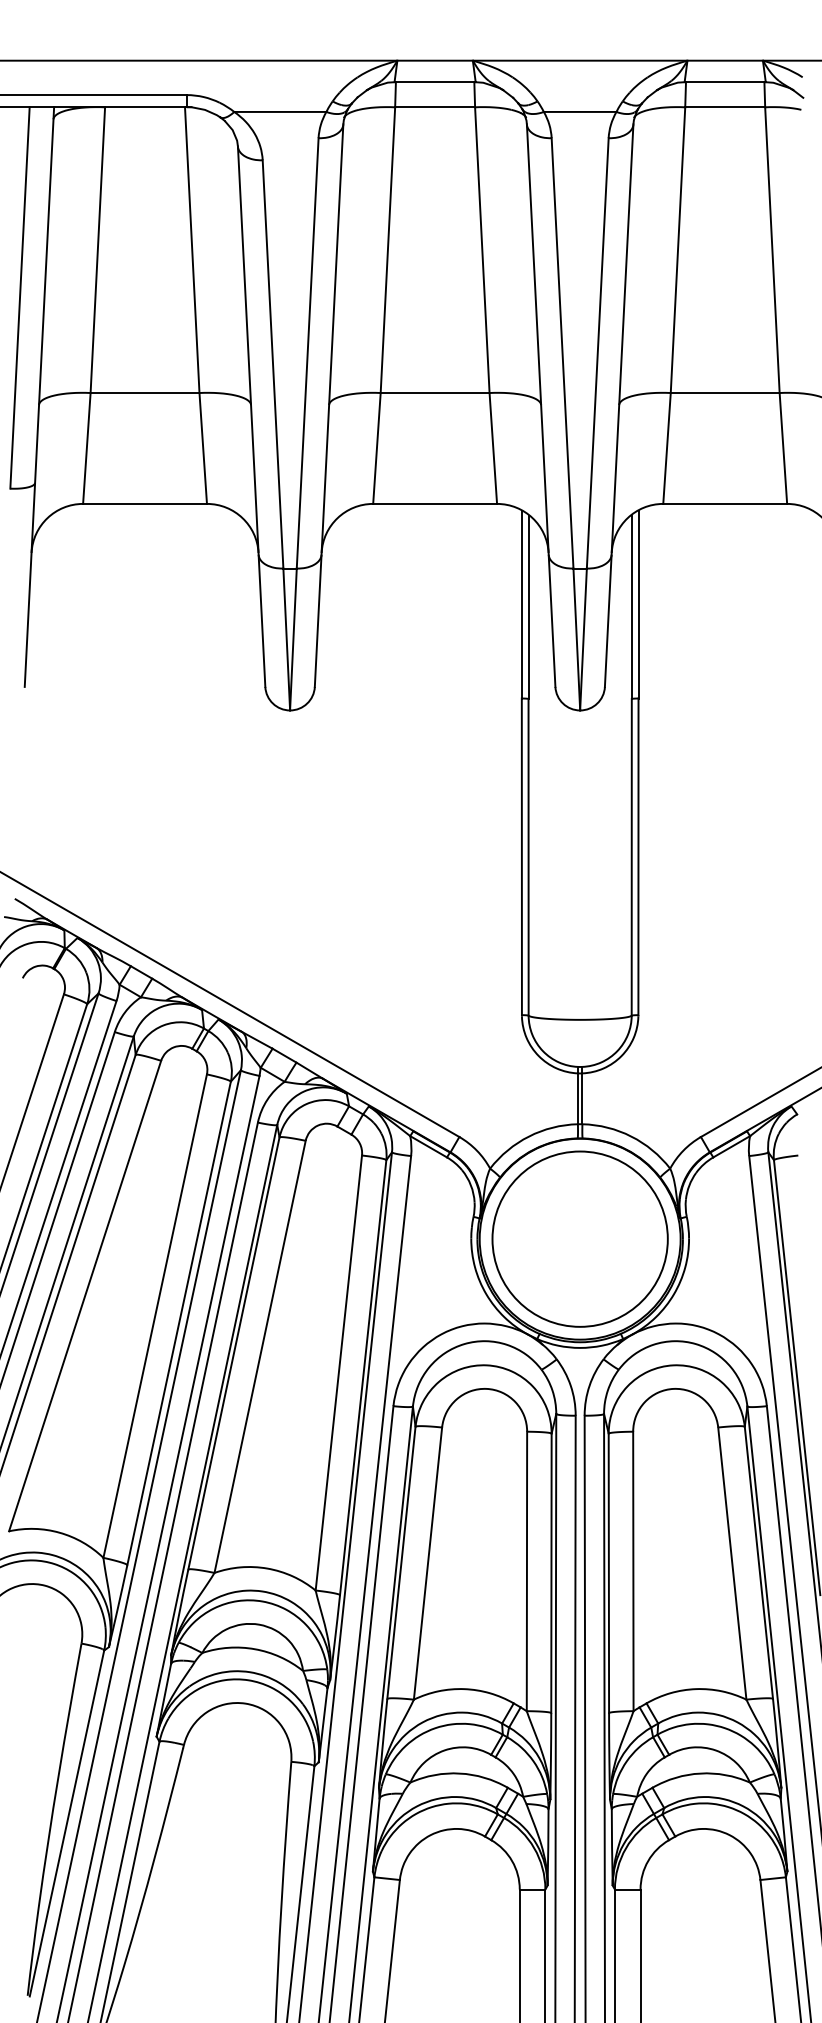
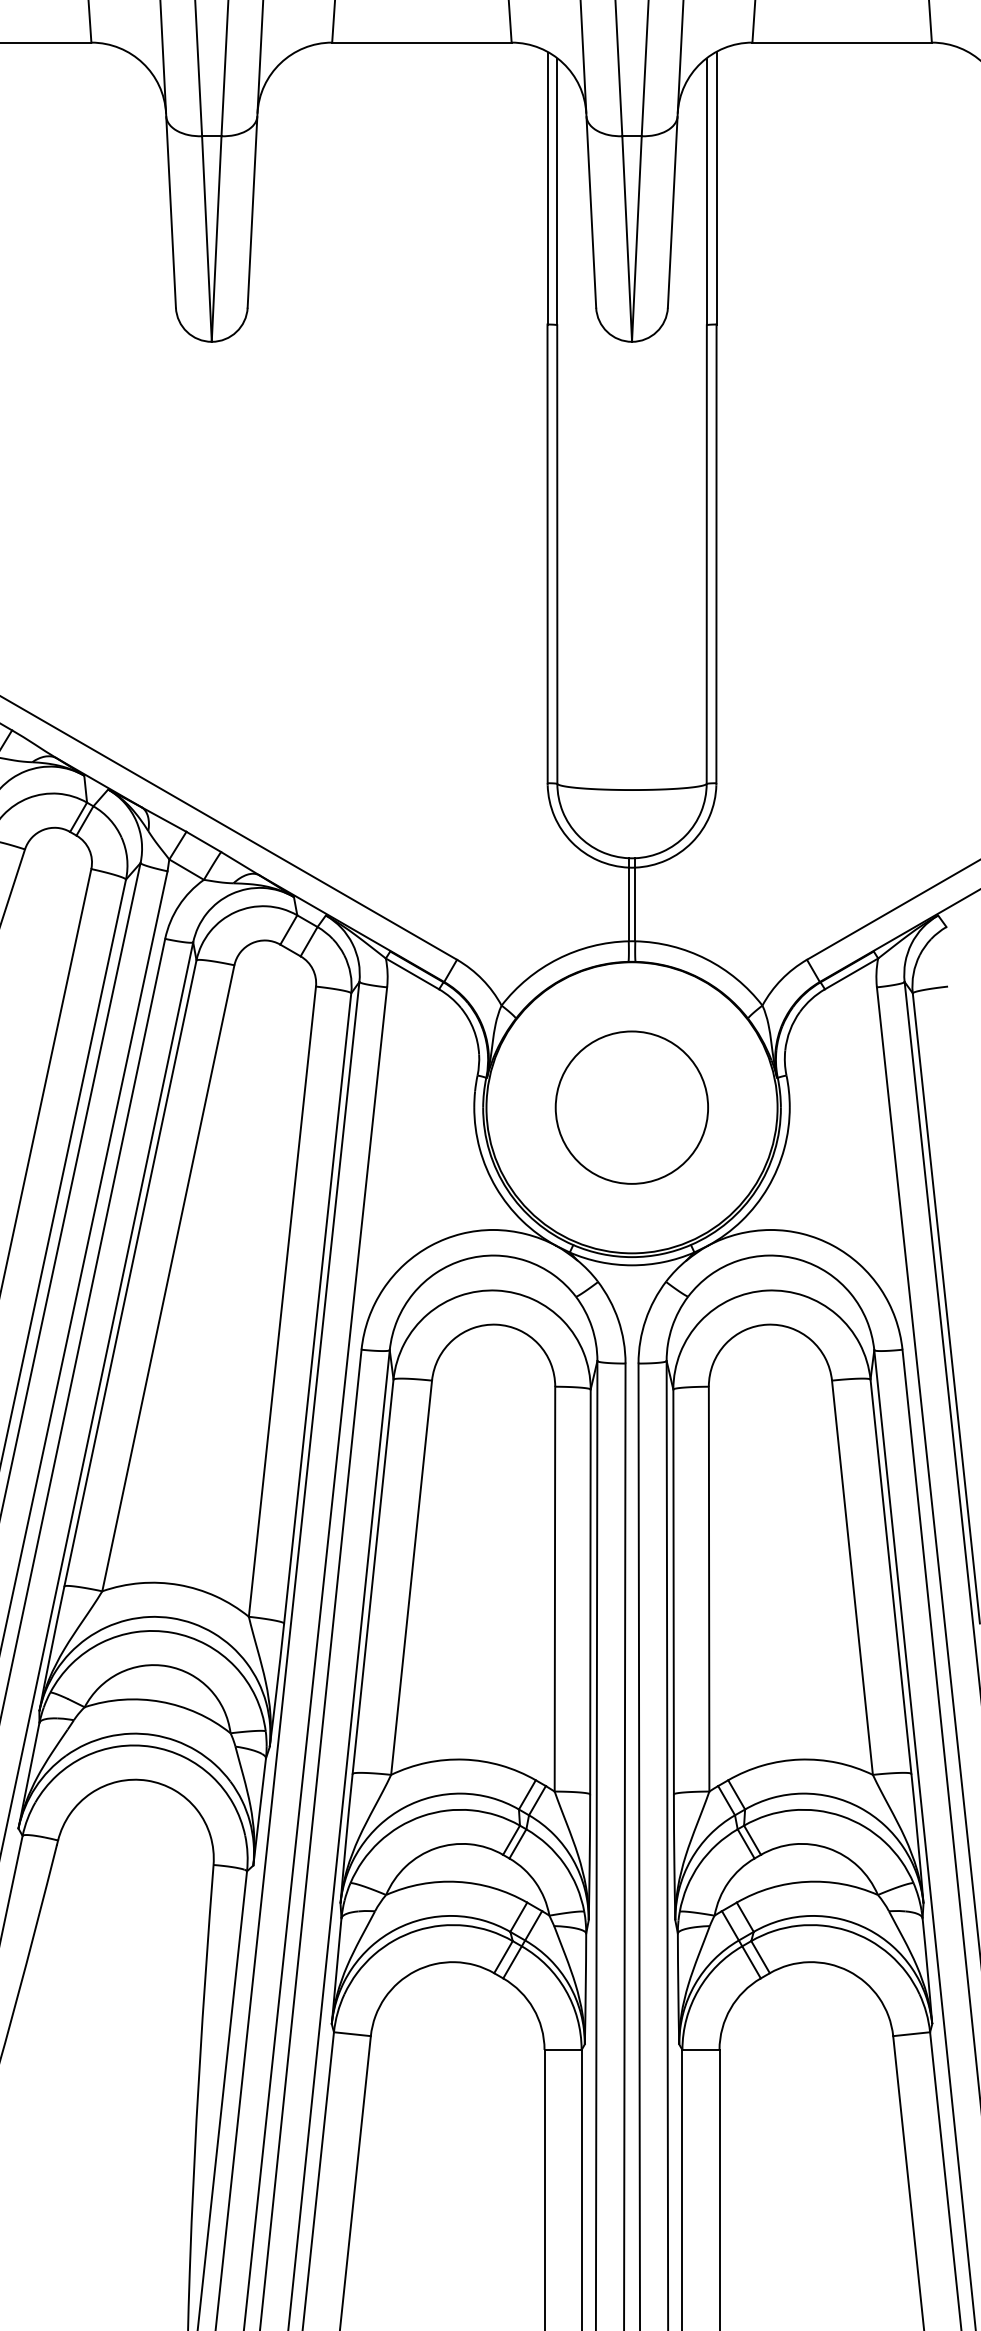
circle: (579, 1238) -> (631, 1106), size x0.6

